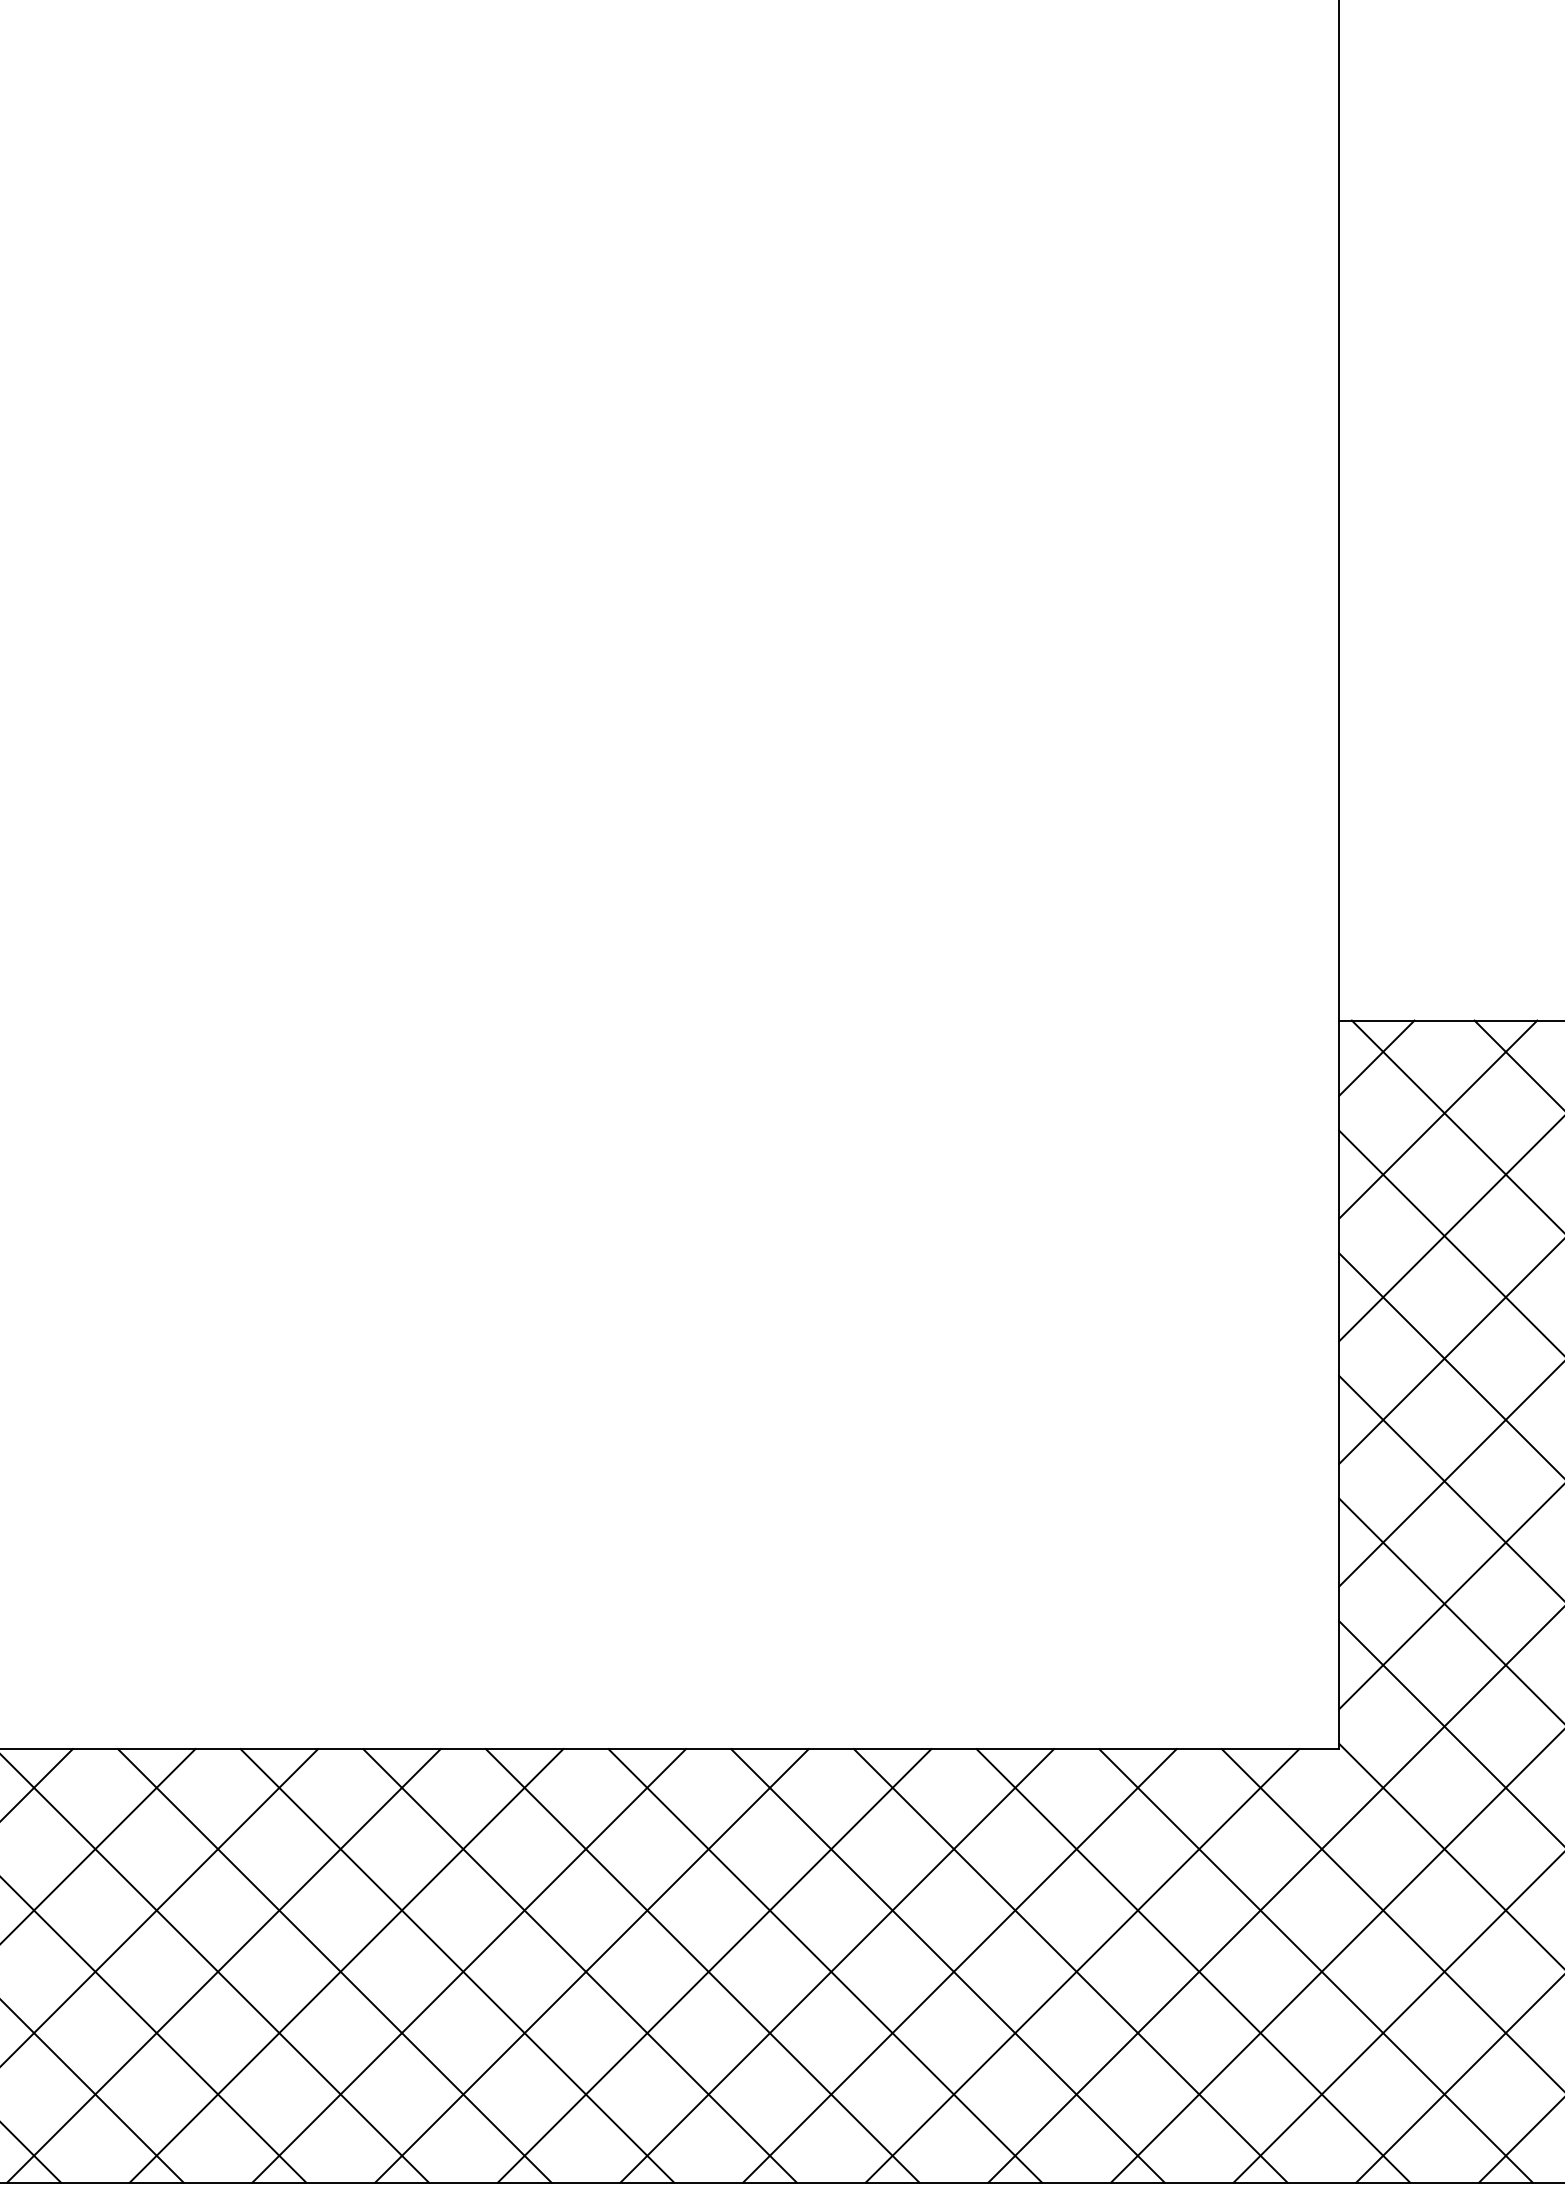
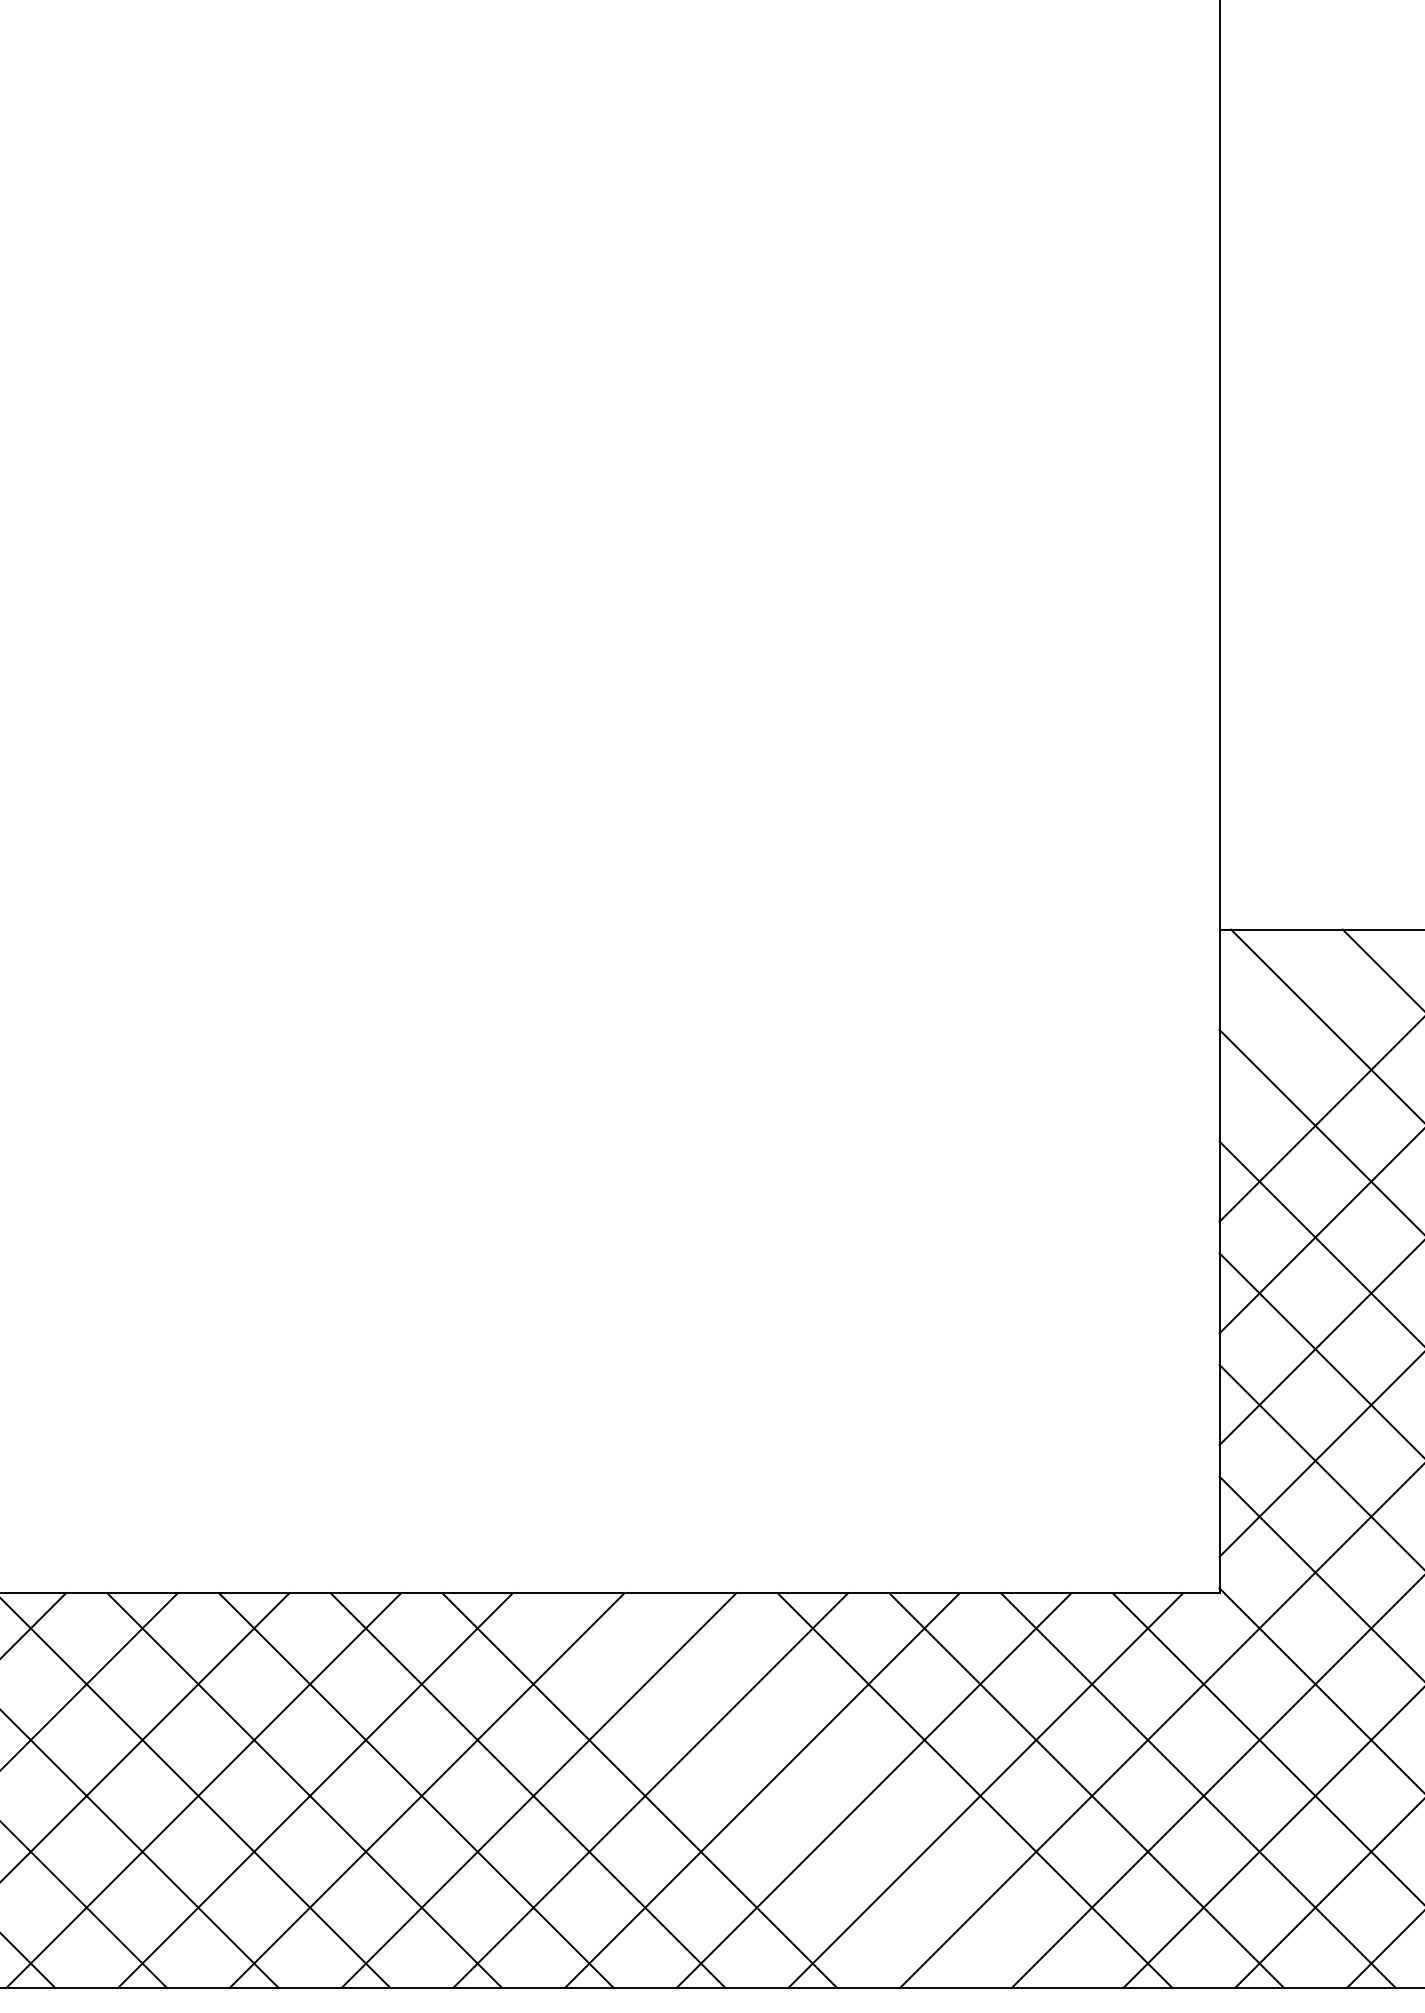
line: (1376, 1057) -> (1253, 963), removed
line: (1438, 1119) -> (1309, 1019), removed
line: (825, 1965) -> (751, 1790), removed
line: (947, 1965) -> (862, 1790), removed

